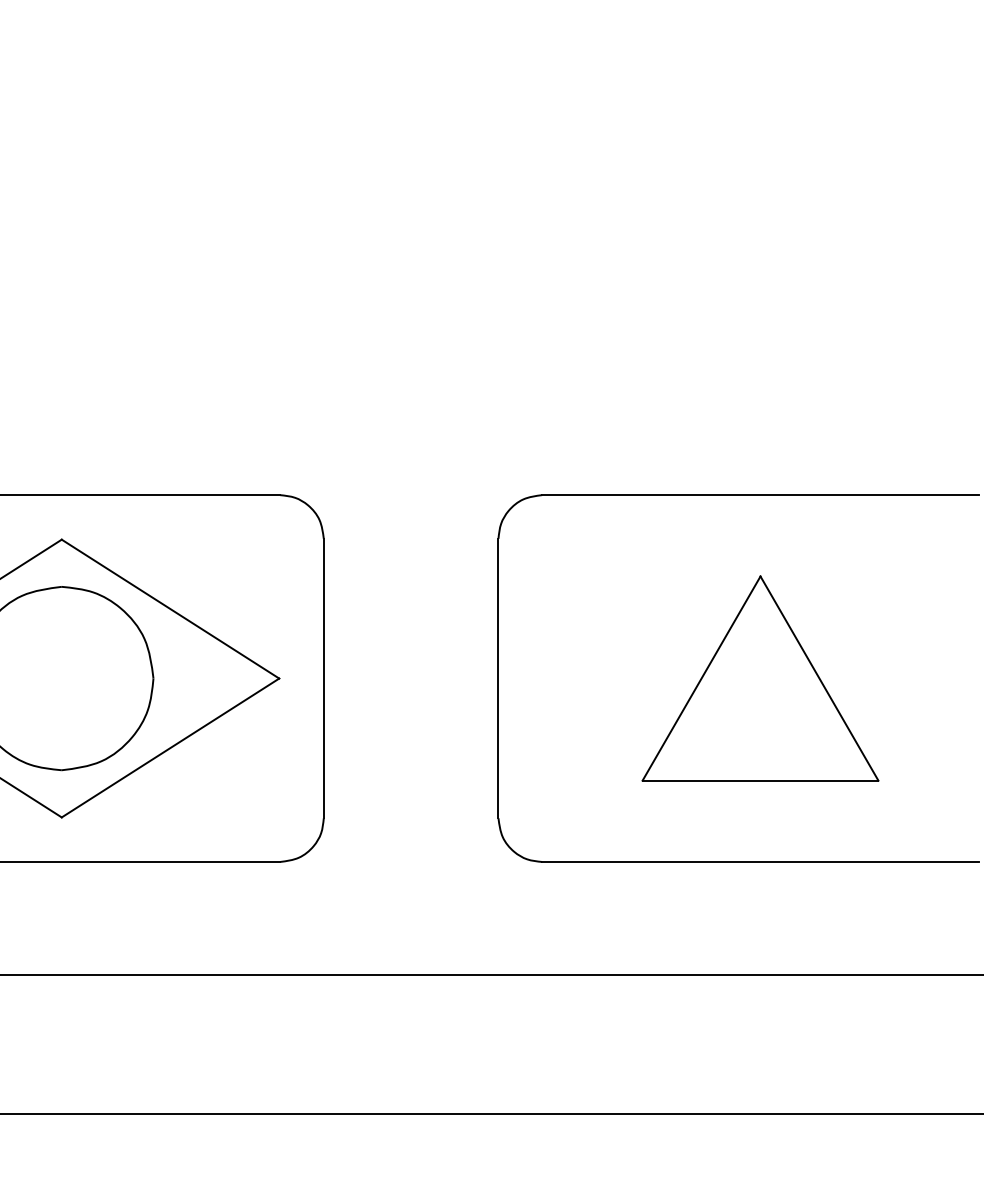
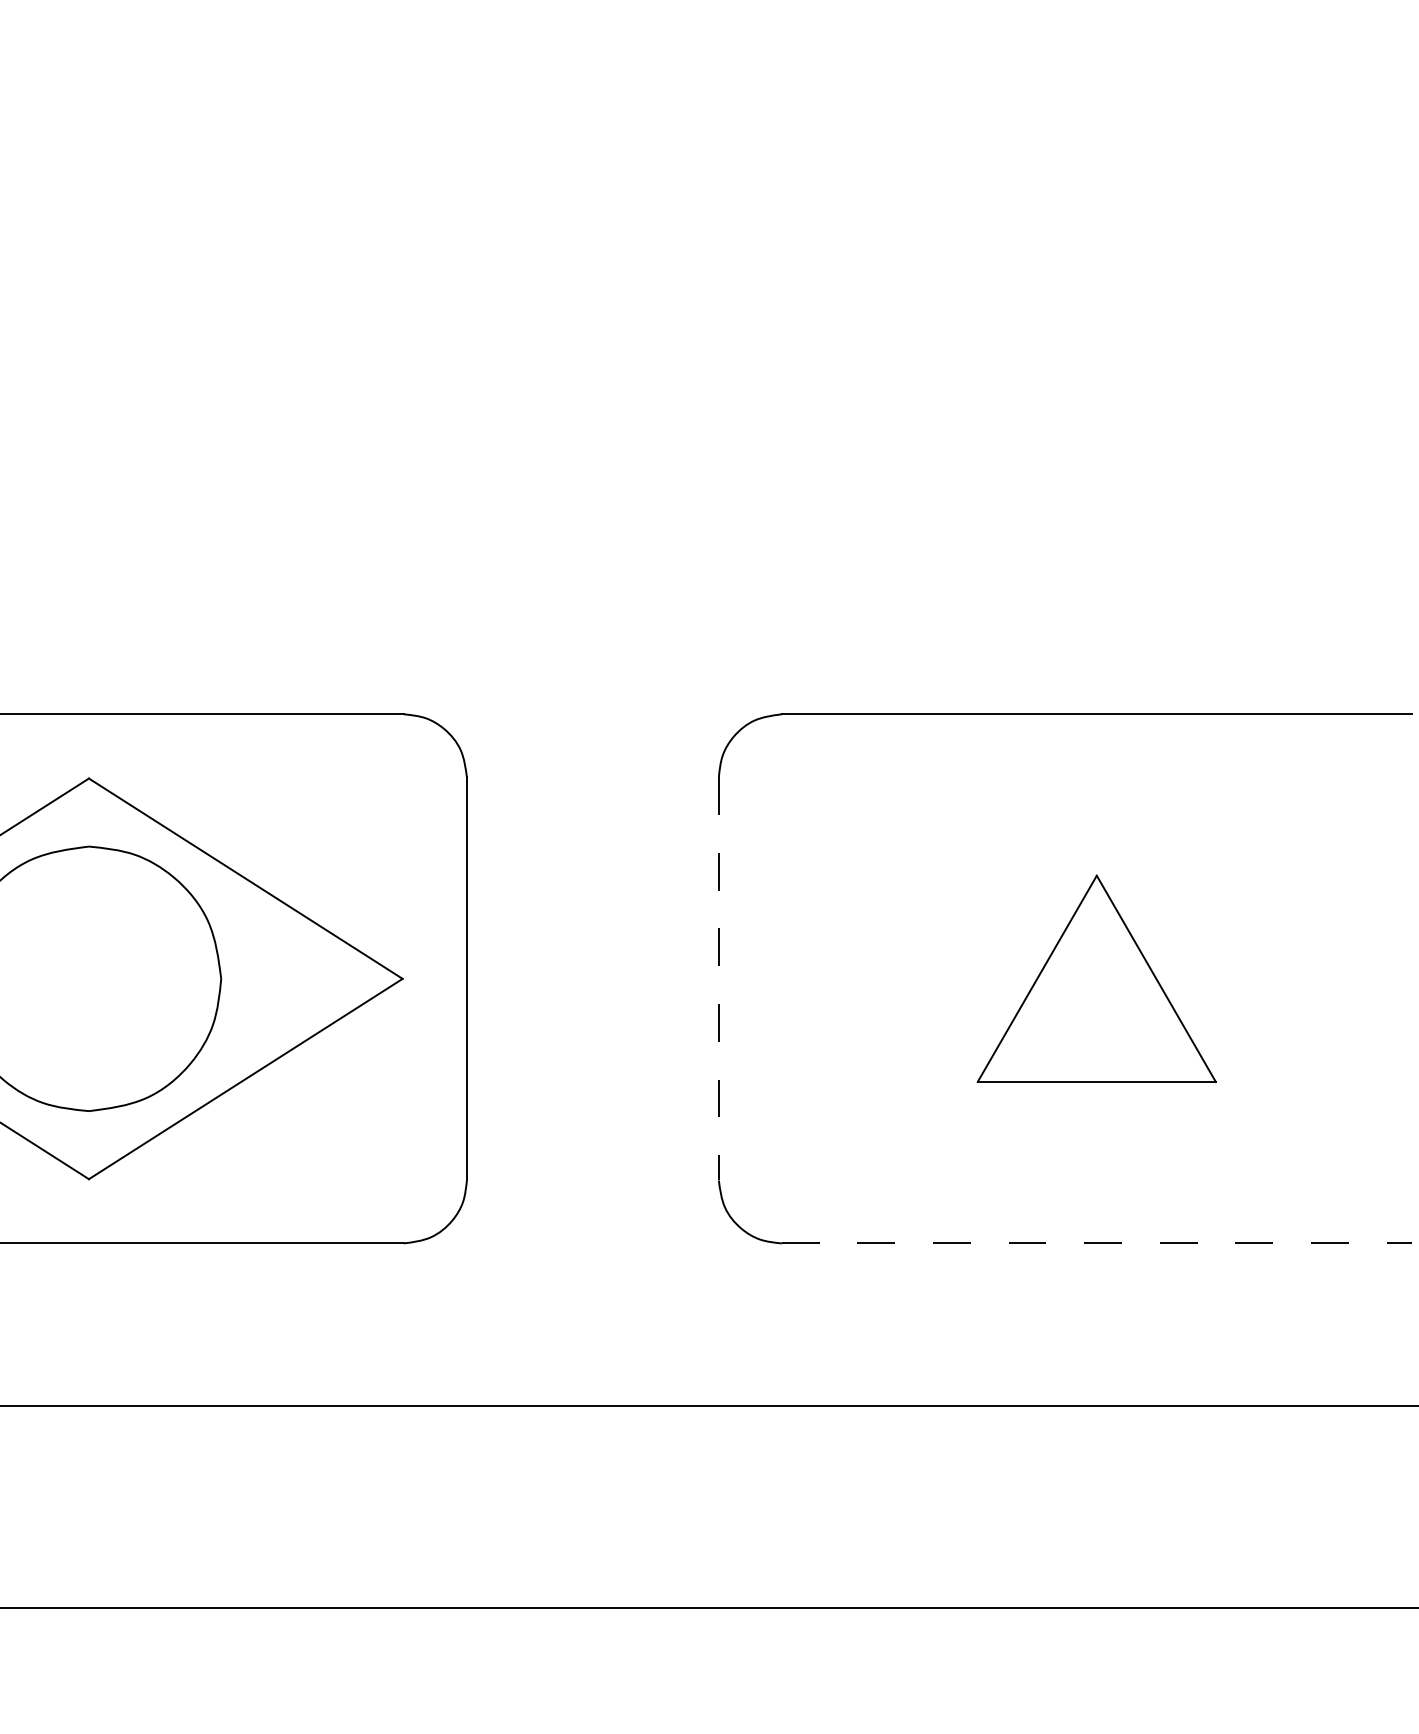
line: (498, 678) -> (718, 978), solid -> dashed
part: (760, 678) -> (1096, 978), size x0.7
line: (761, 861) -> (1098, 1242), solid -> dashed

